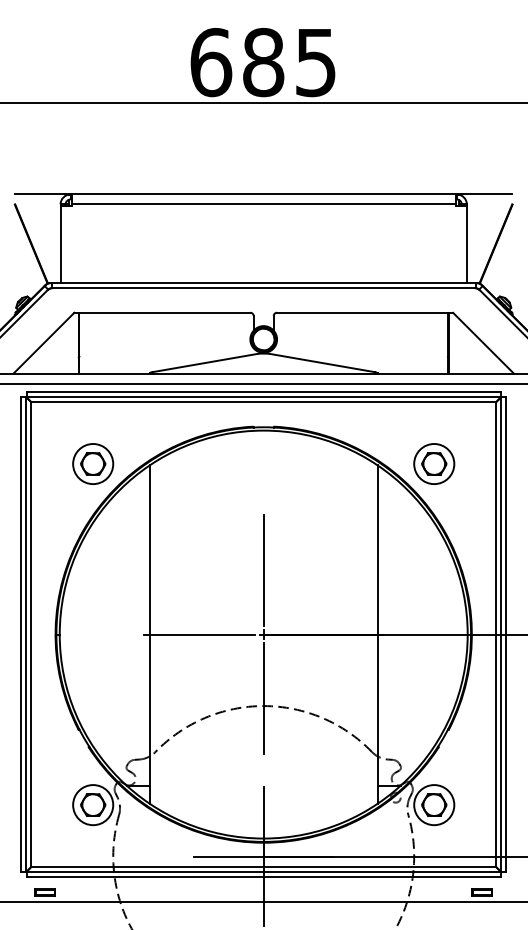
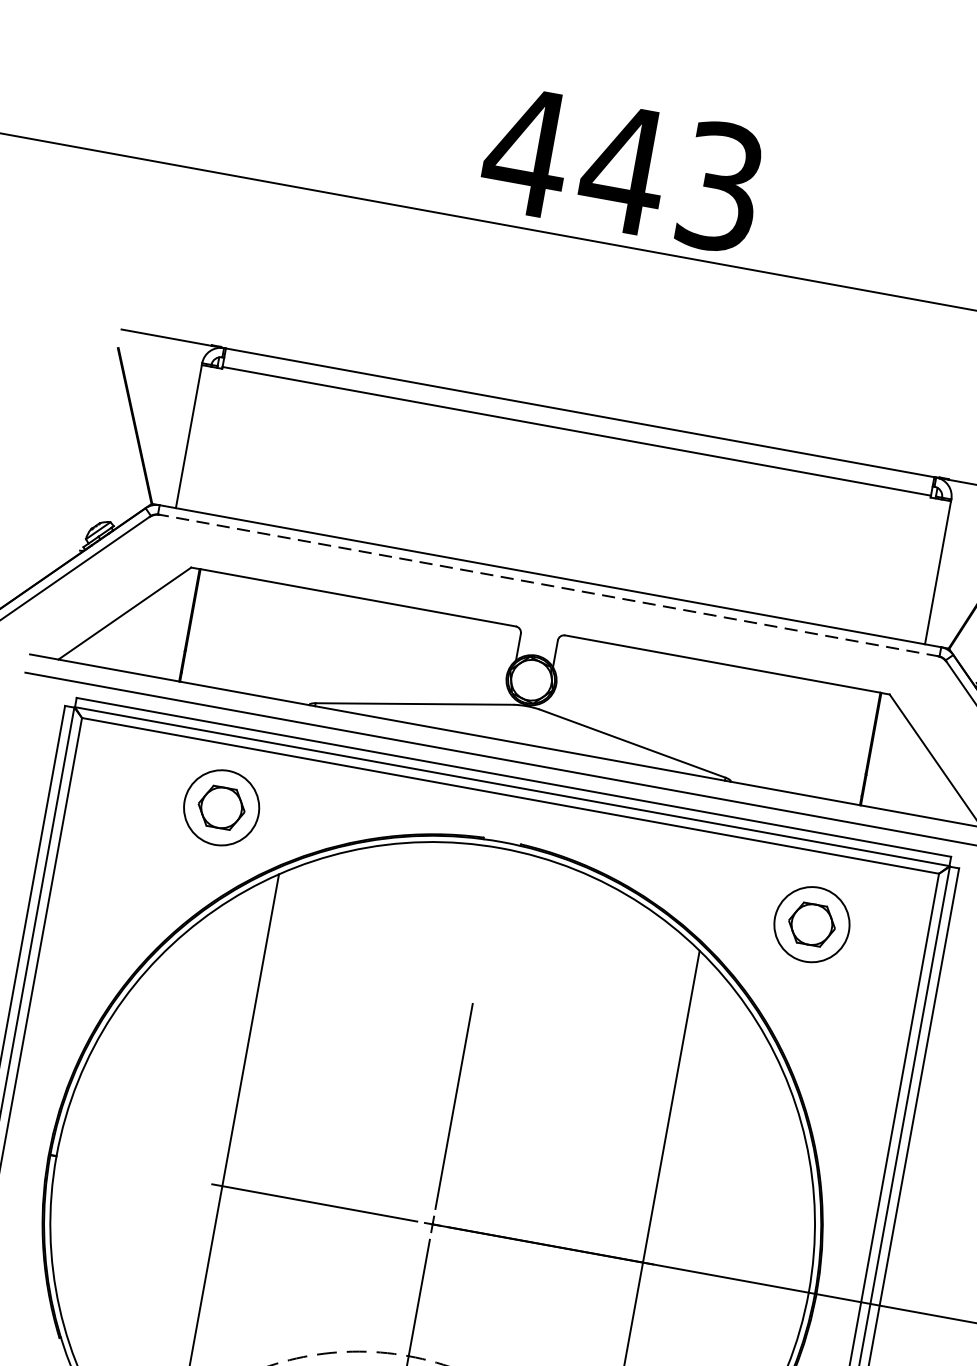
text: (262, 62) -> (622, 169), 685 -> 443
line: (263, 288) -> (548, 586), solid -> dashed
part: (93, 463) -> (222, 806), moved
part: (434, 463) -> (812, 923), moved

